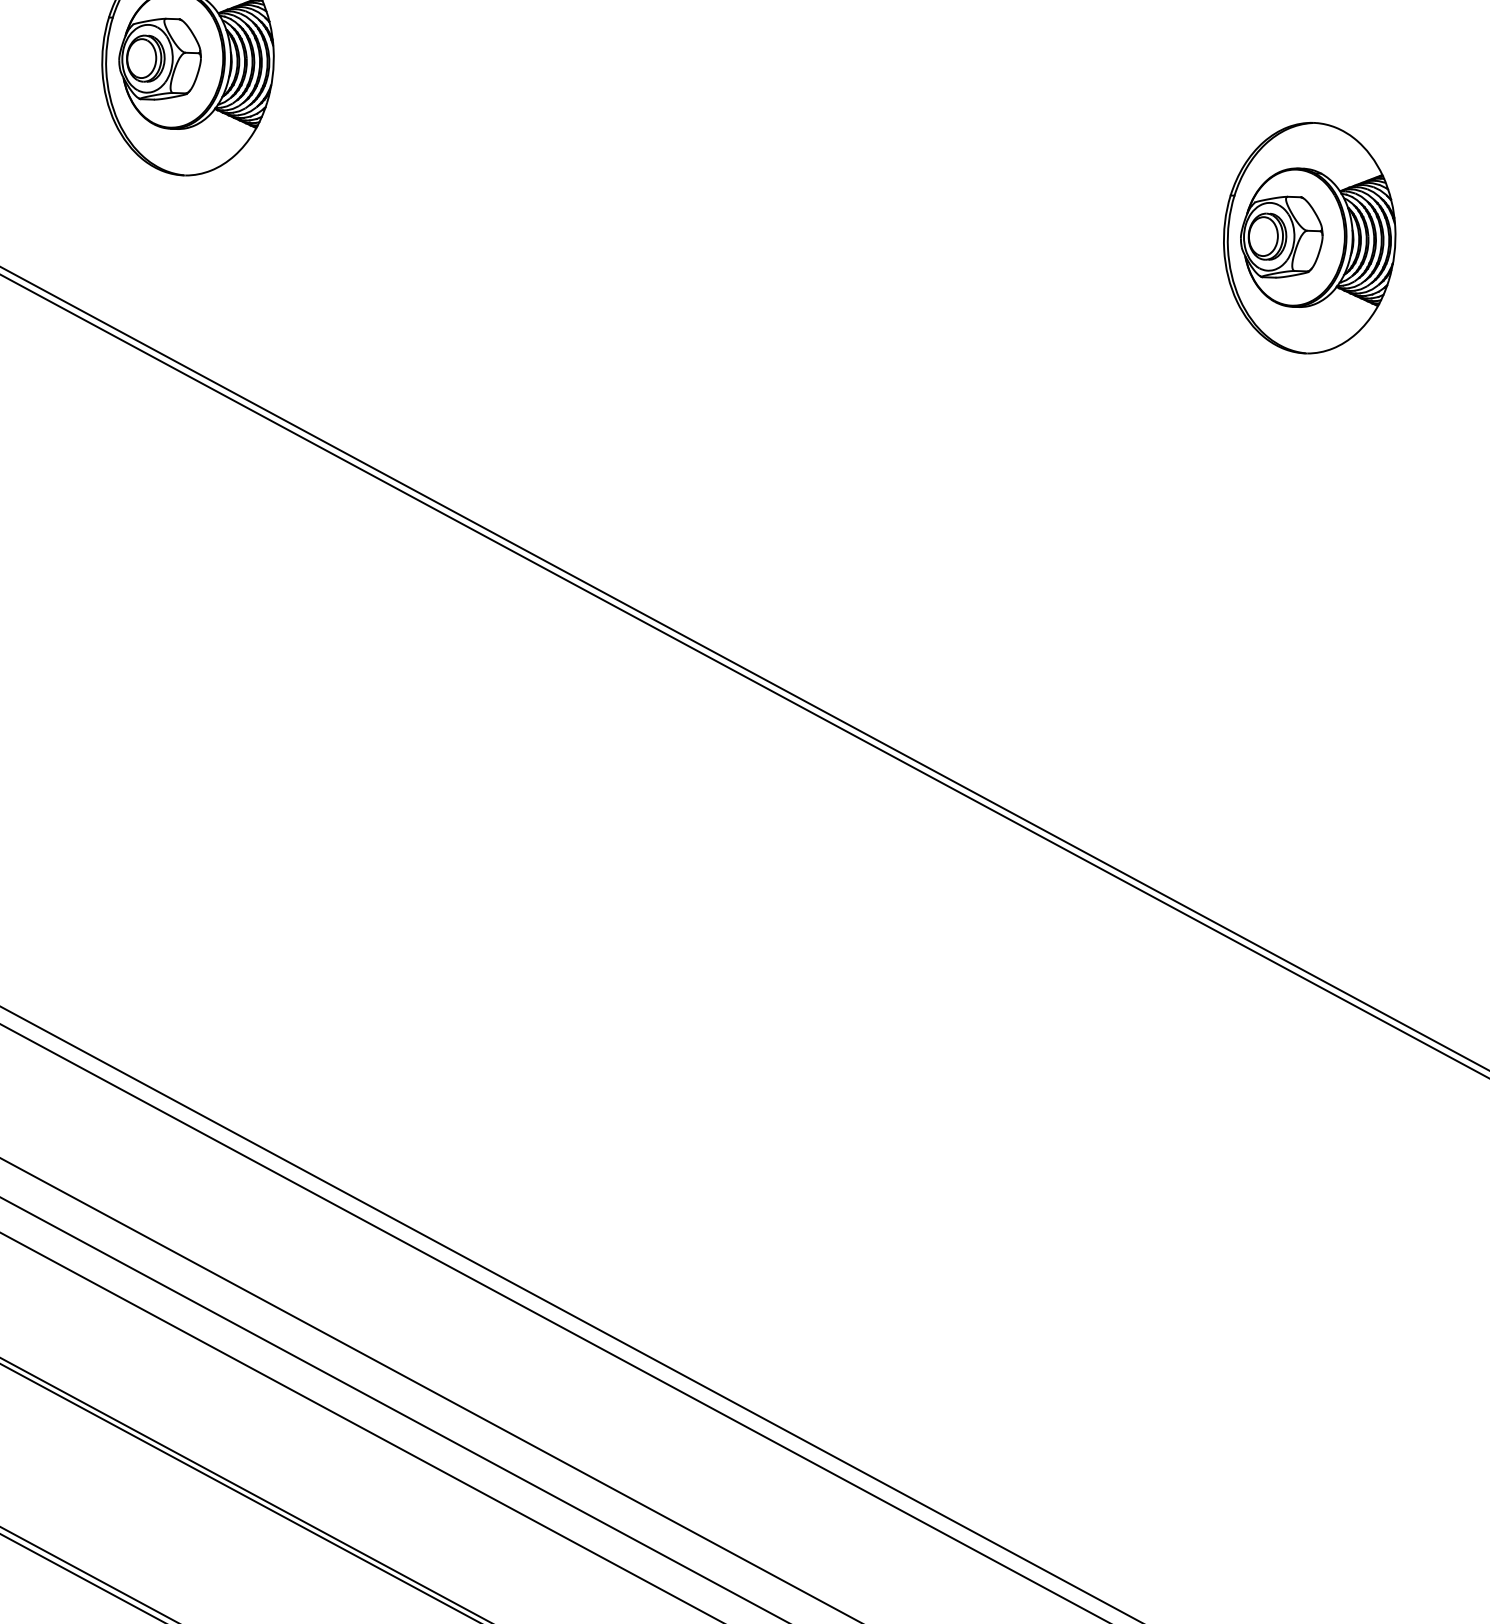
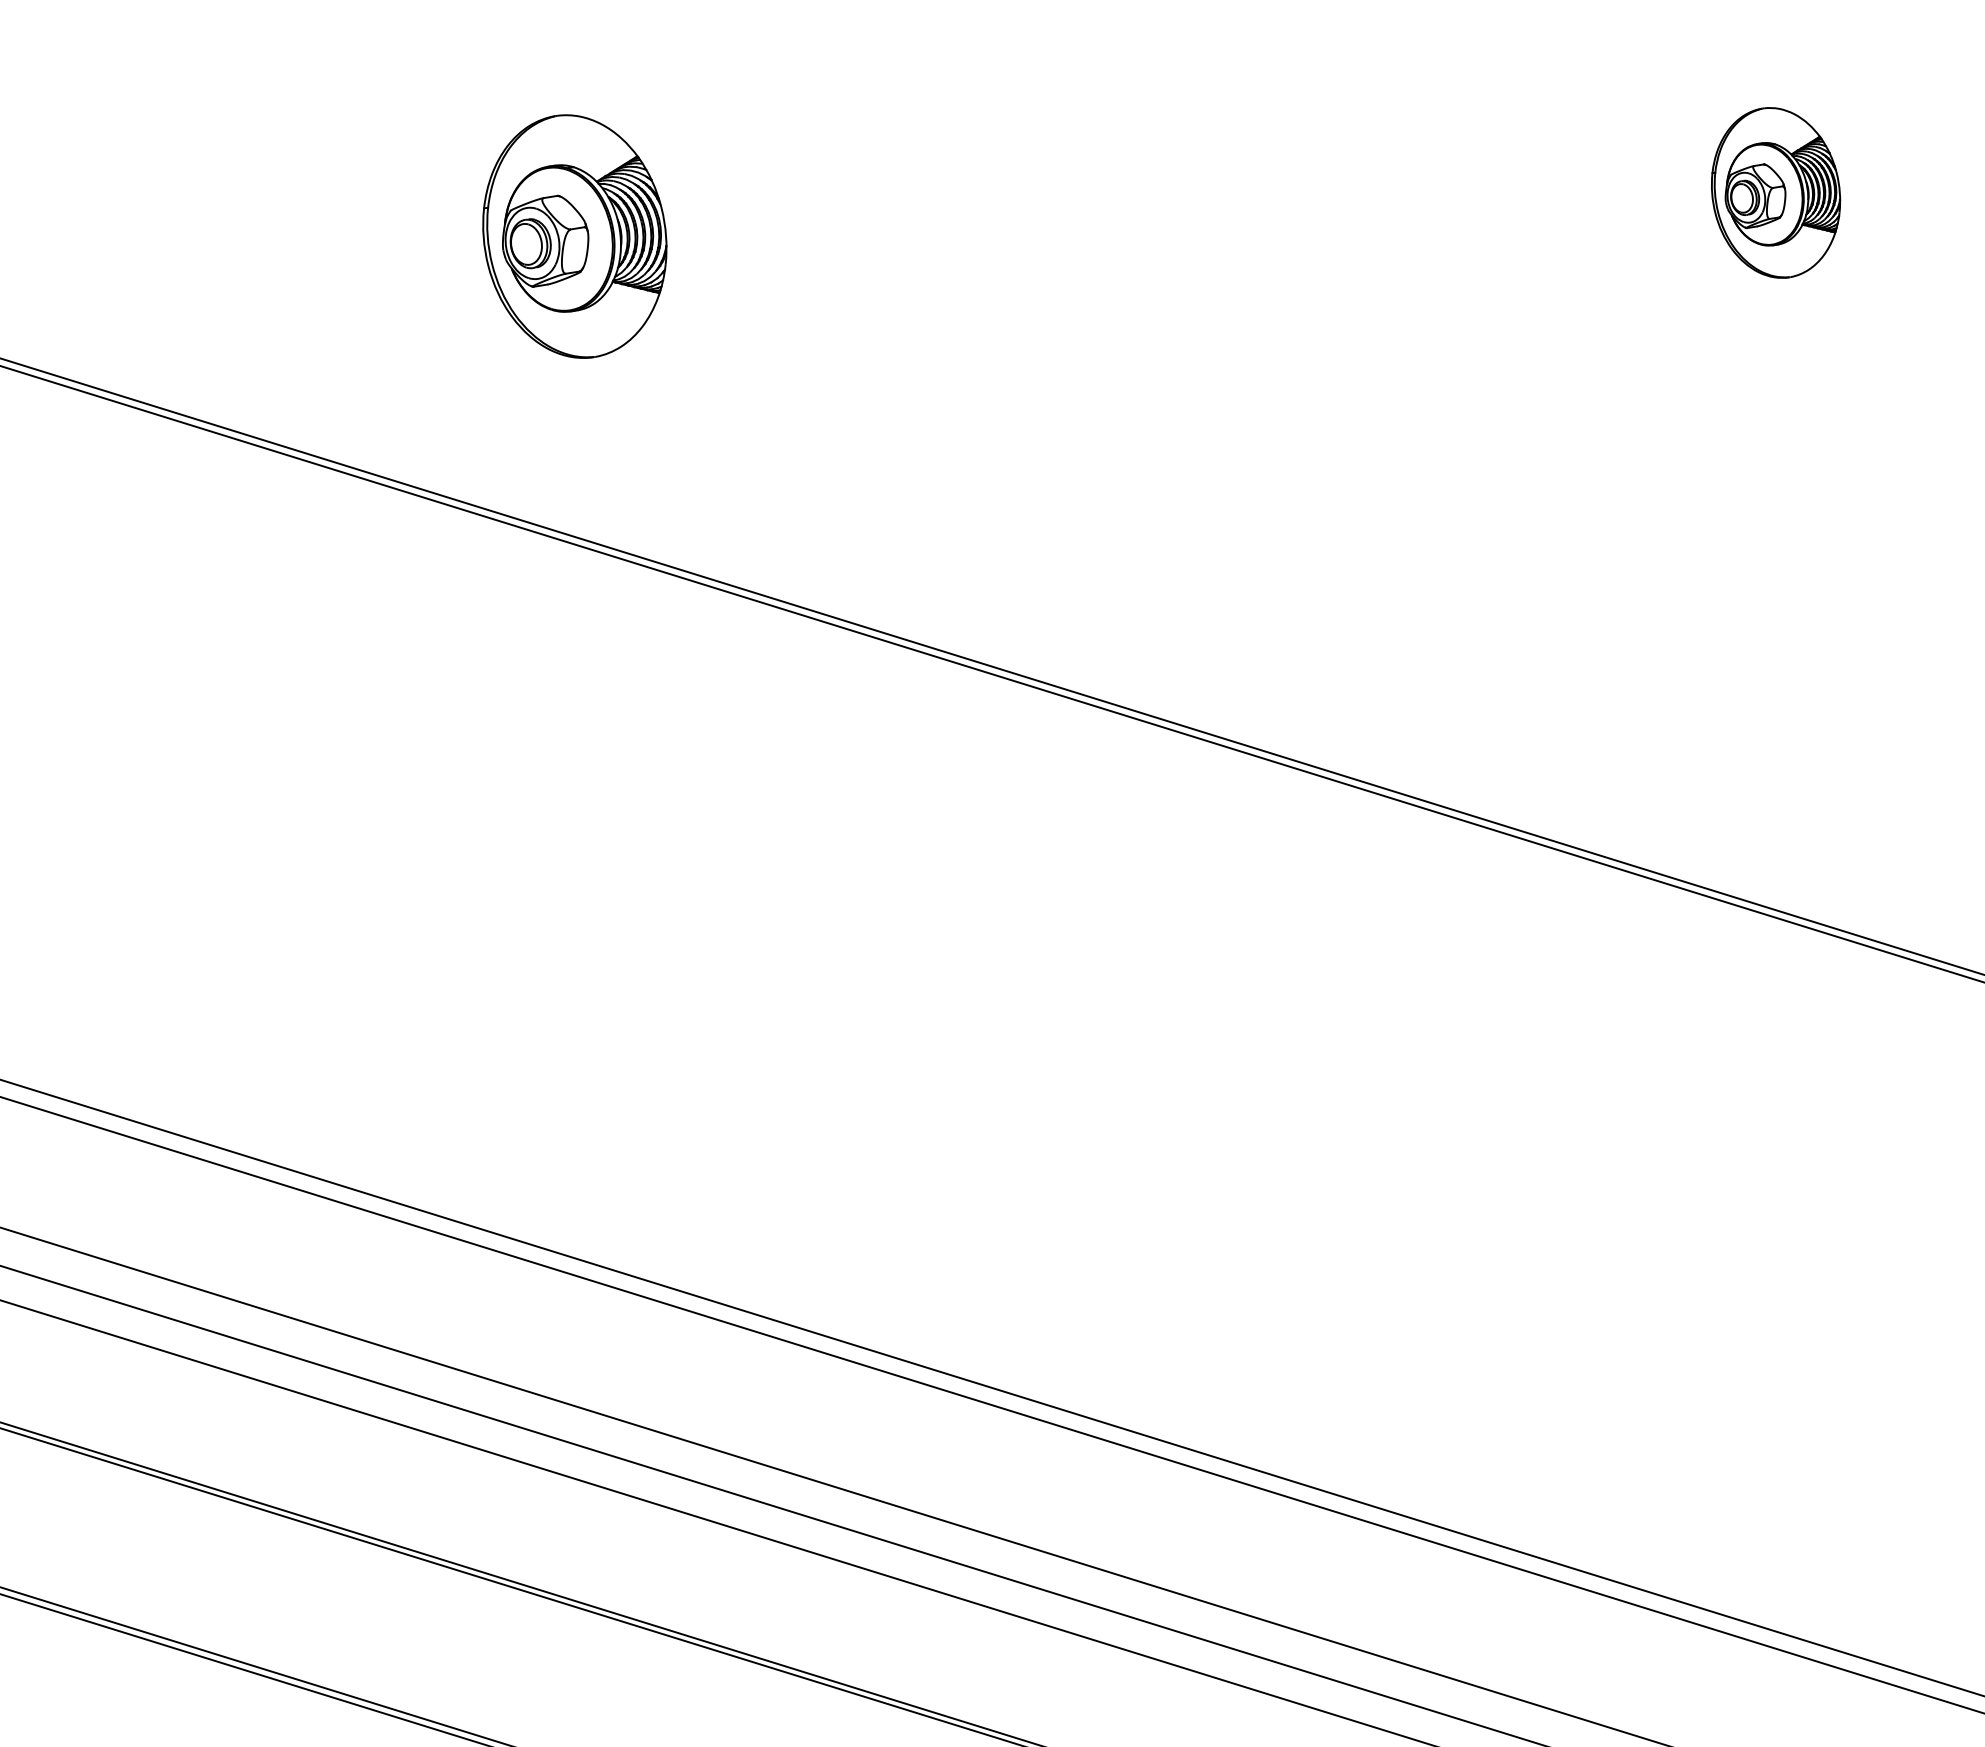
part: (1309, 237) -> (1775, 192), size x0.7

